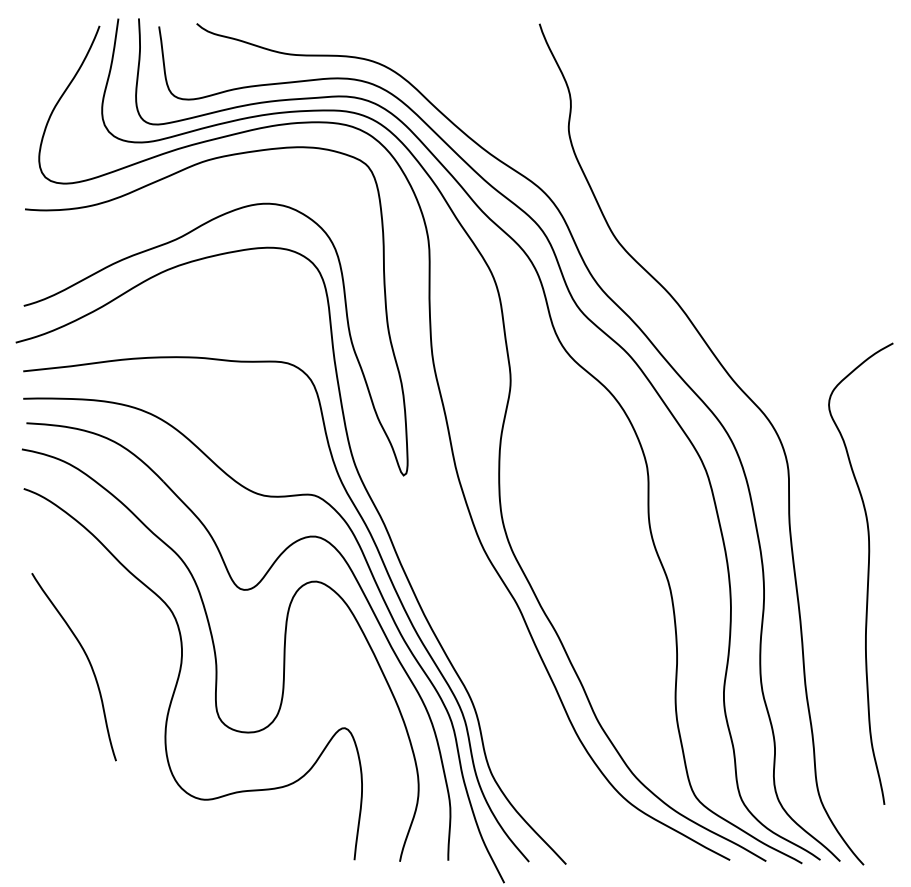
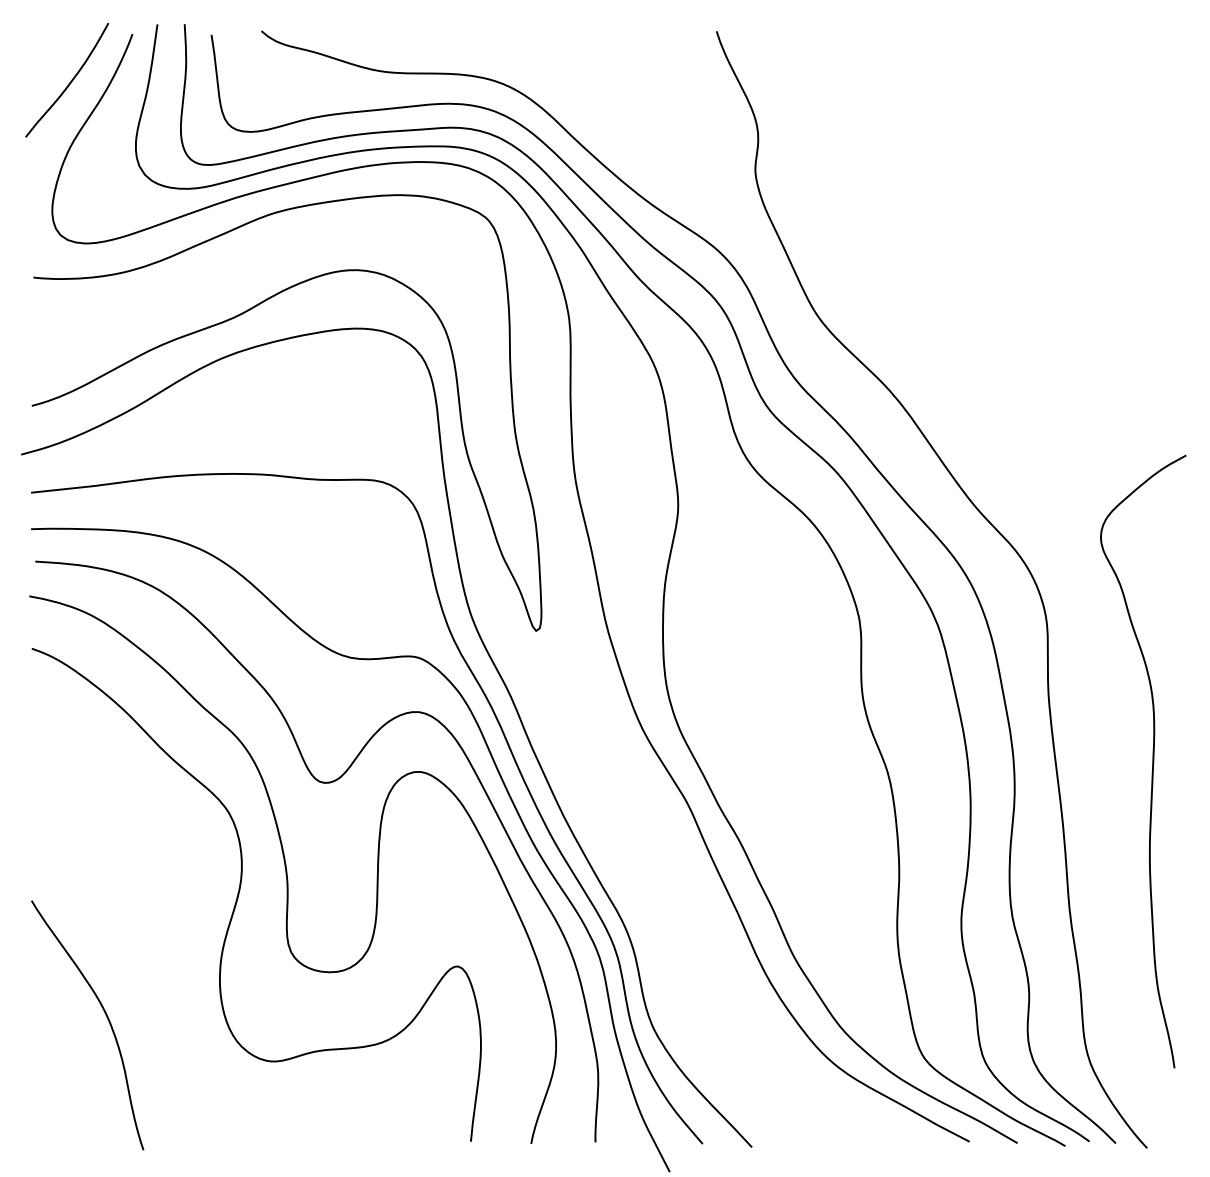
curve: (52, 62) -> (69, 82), added
curve: (87, 659) -> (105, 1015), moved

